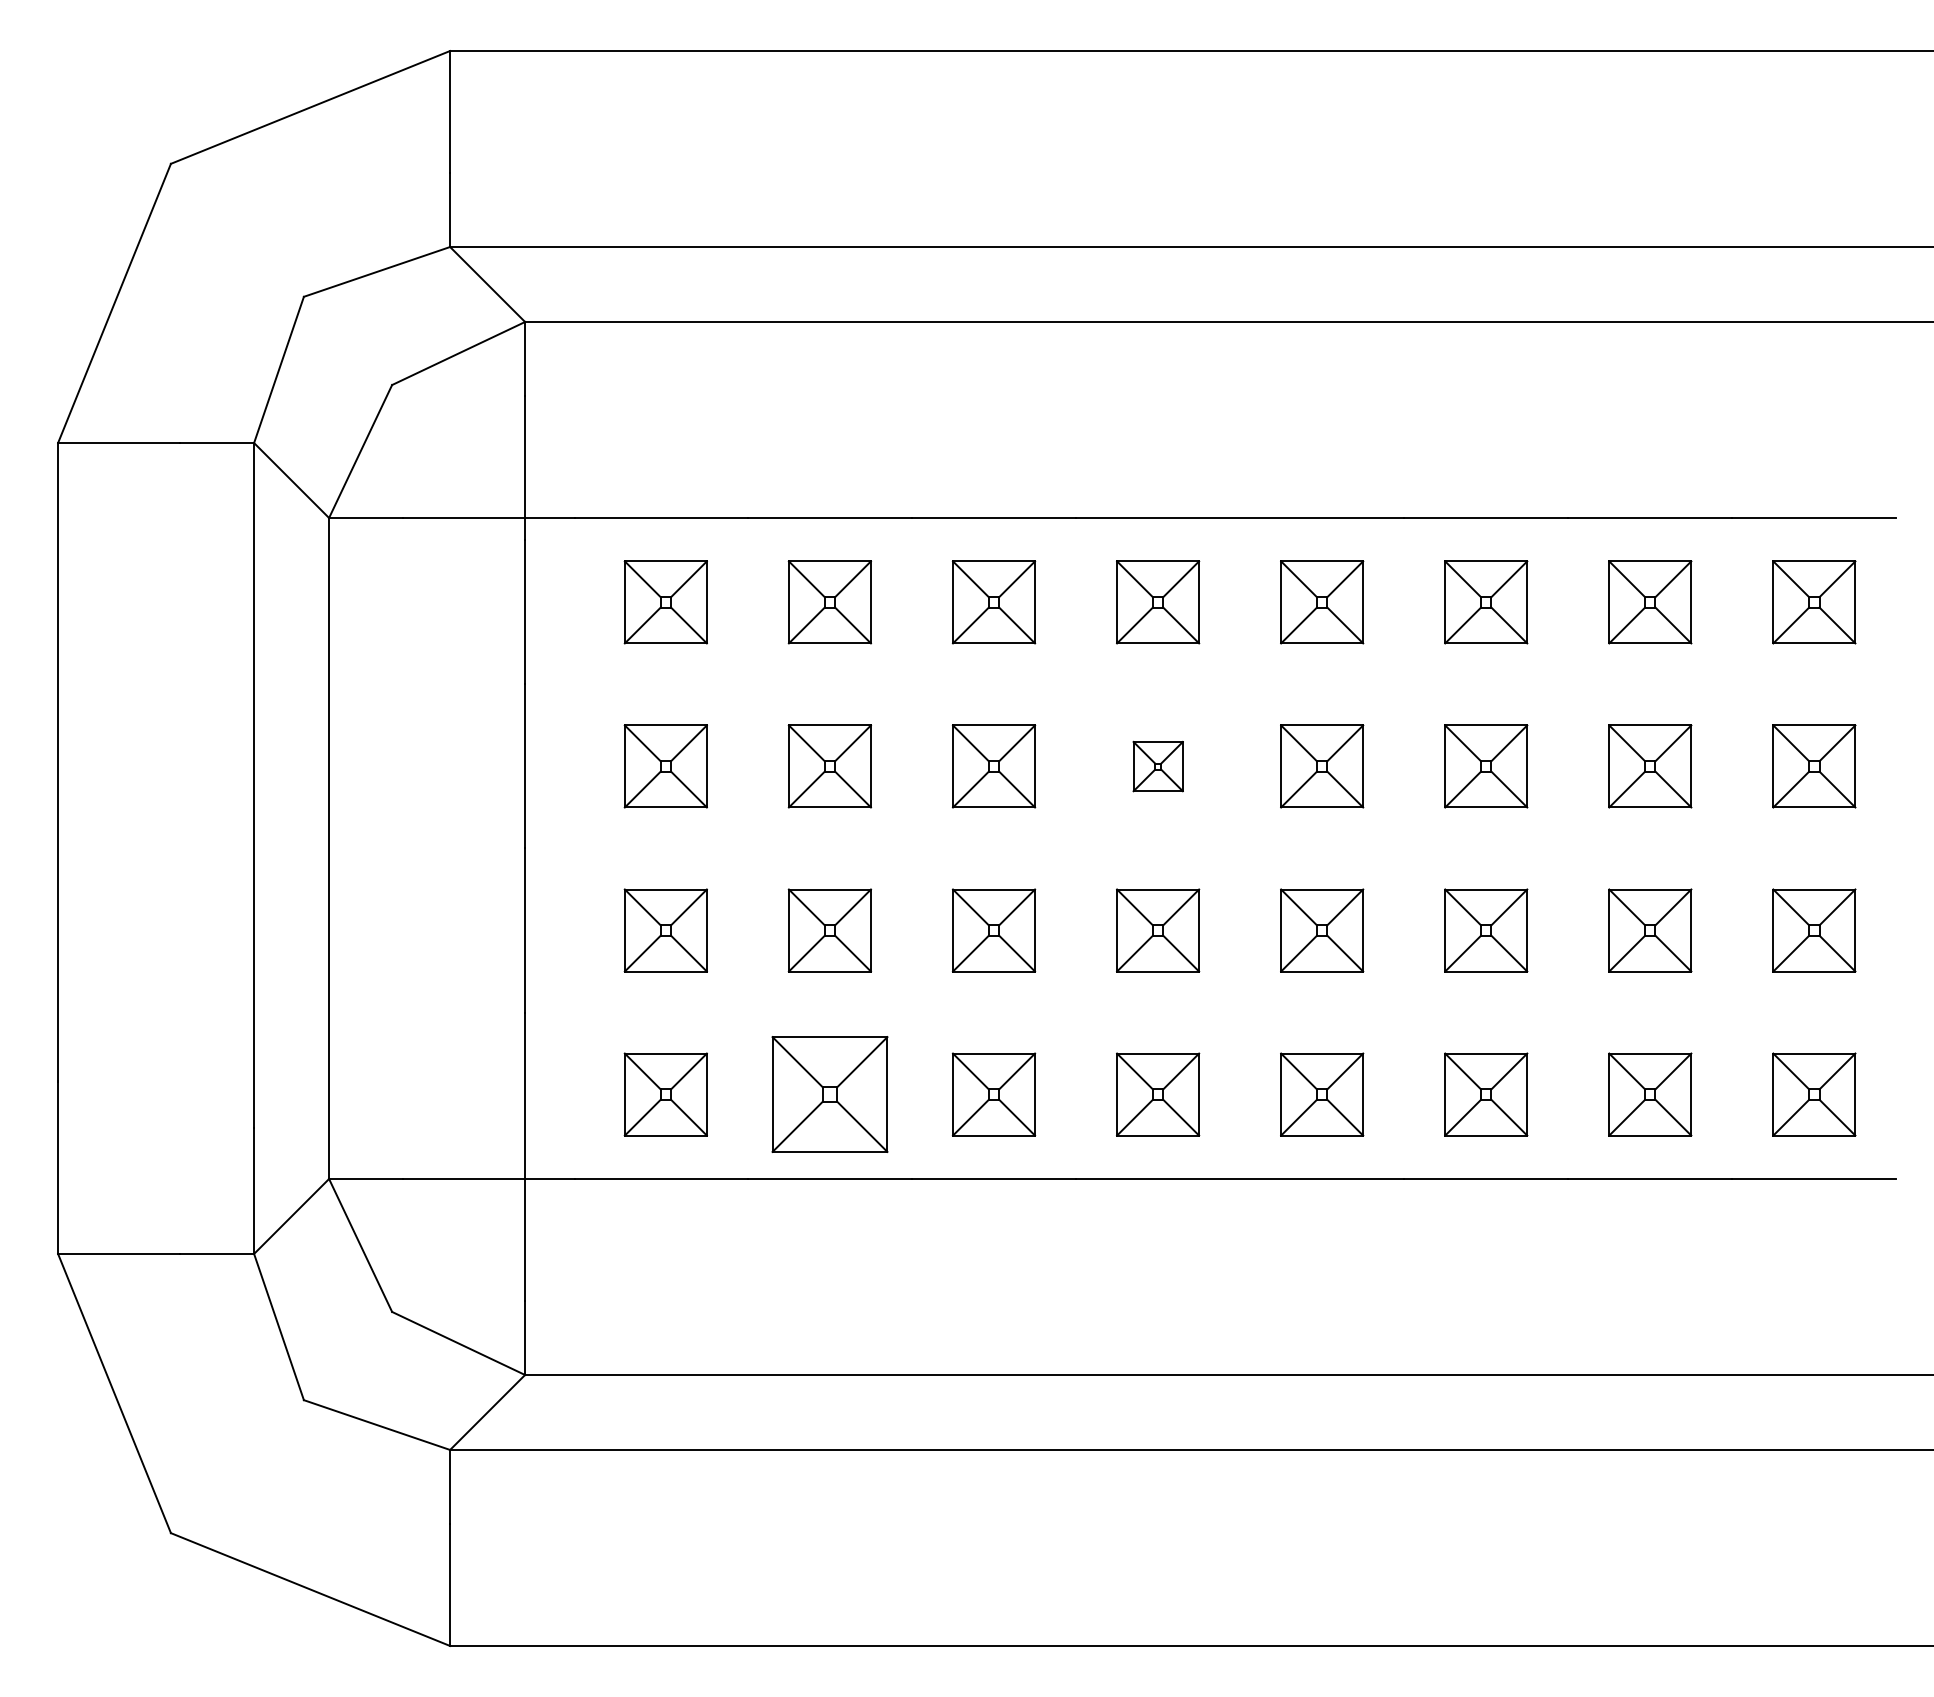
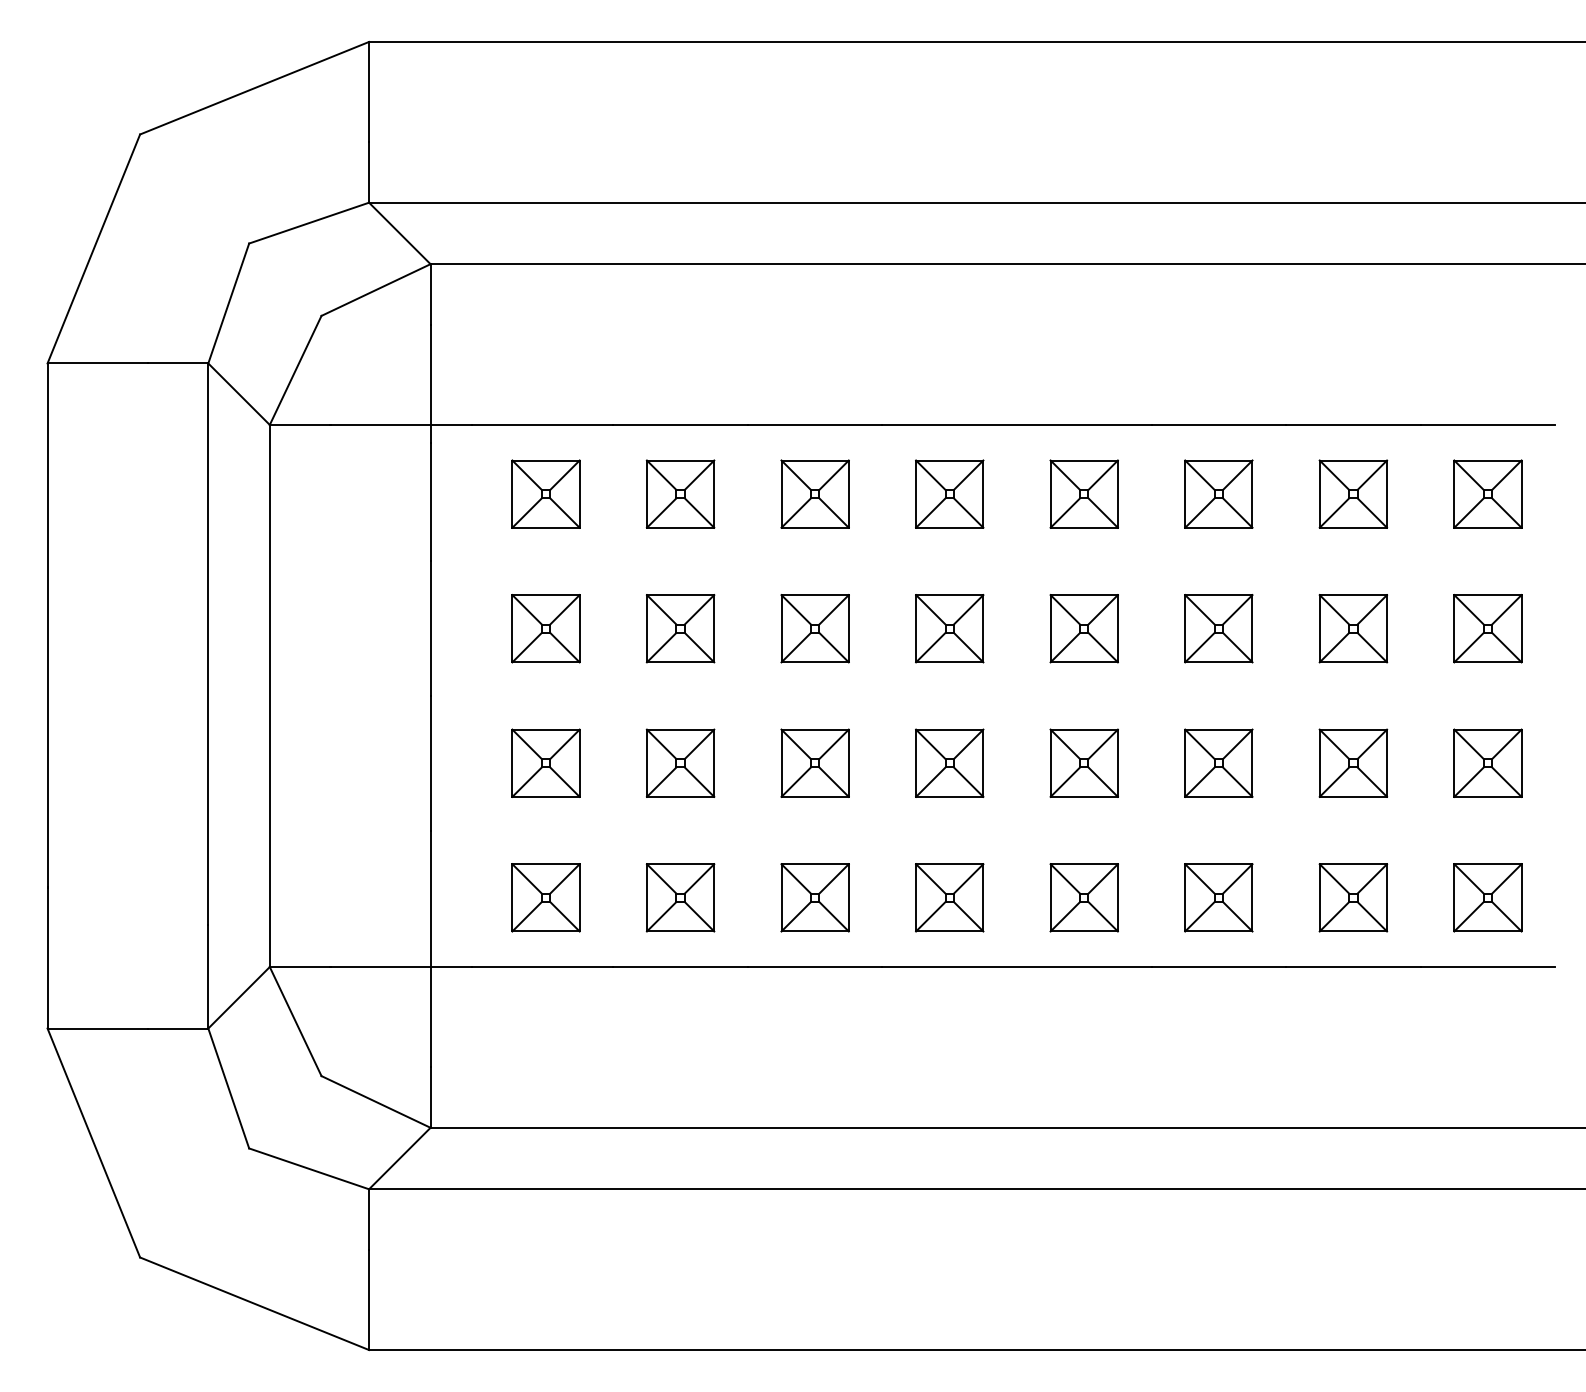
part: (1157, 766) -> (949, 628), size x1.67
part: (829, 1094) -> (680, 897), size x0.71

